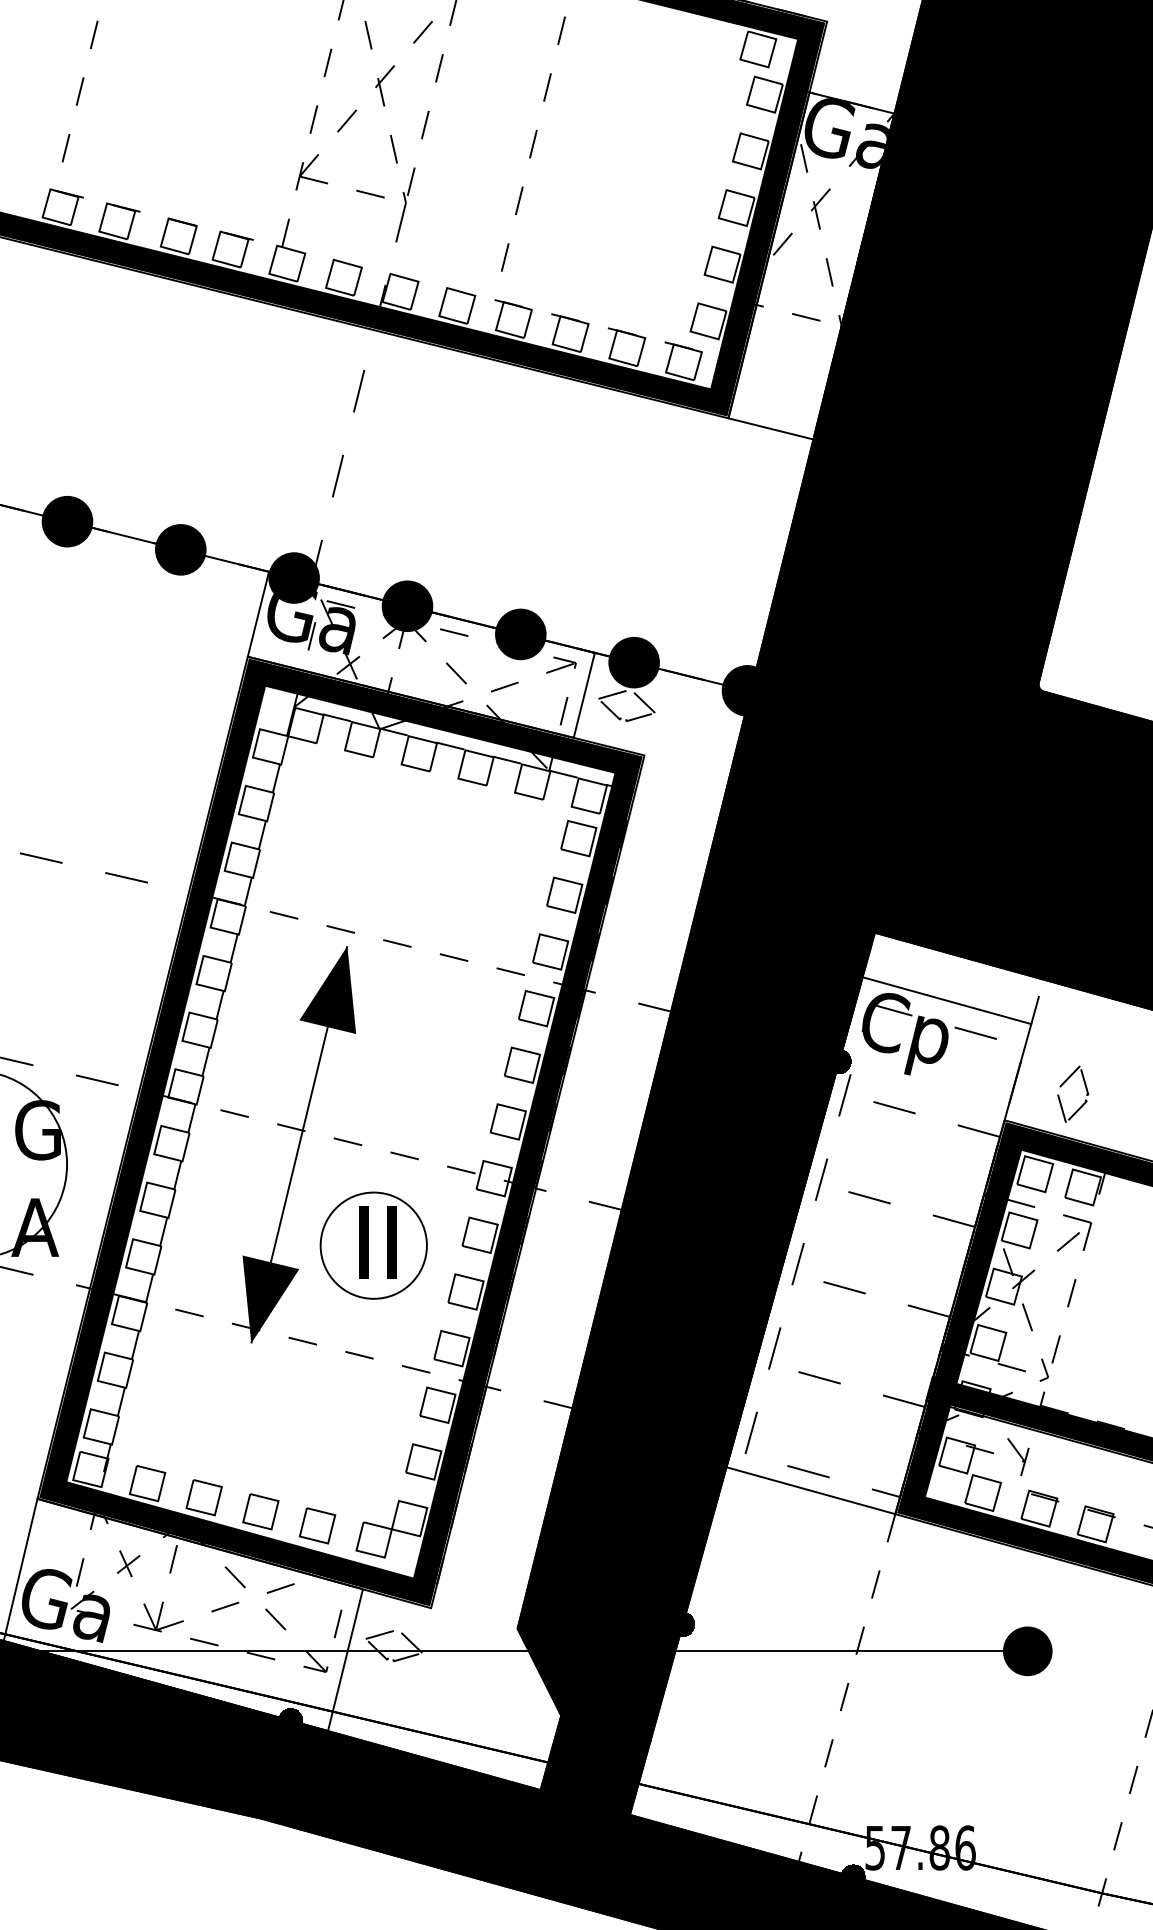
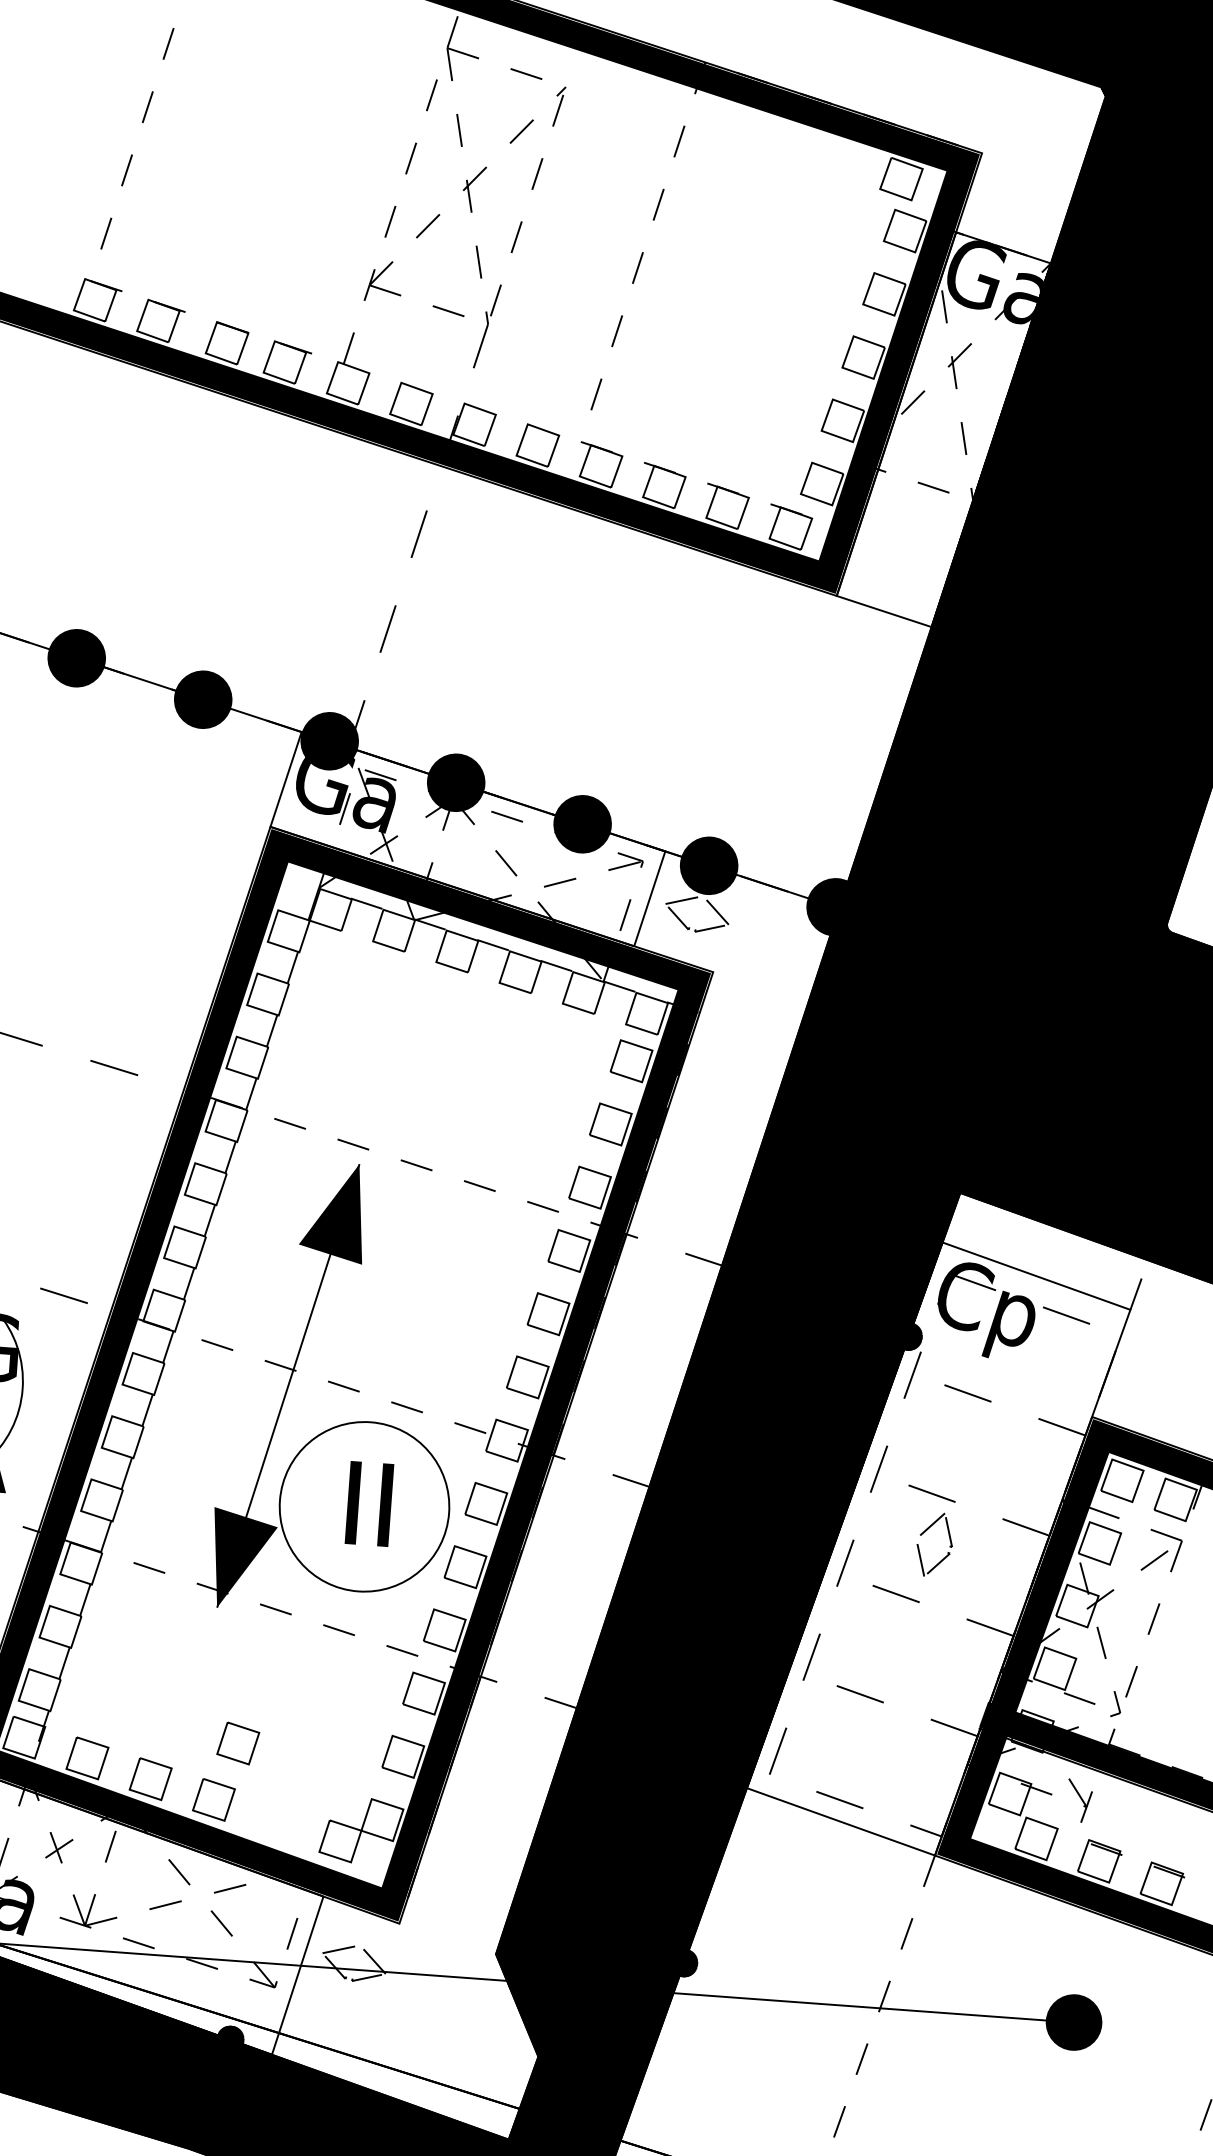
part: (1085, 1088) -> (949, 1539), moved
circle: (373, 1245) -> (364, 1506), size x1.4
part: (317, 1525) -> (238, 1743), moved

